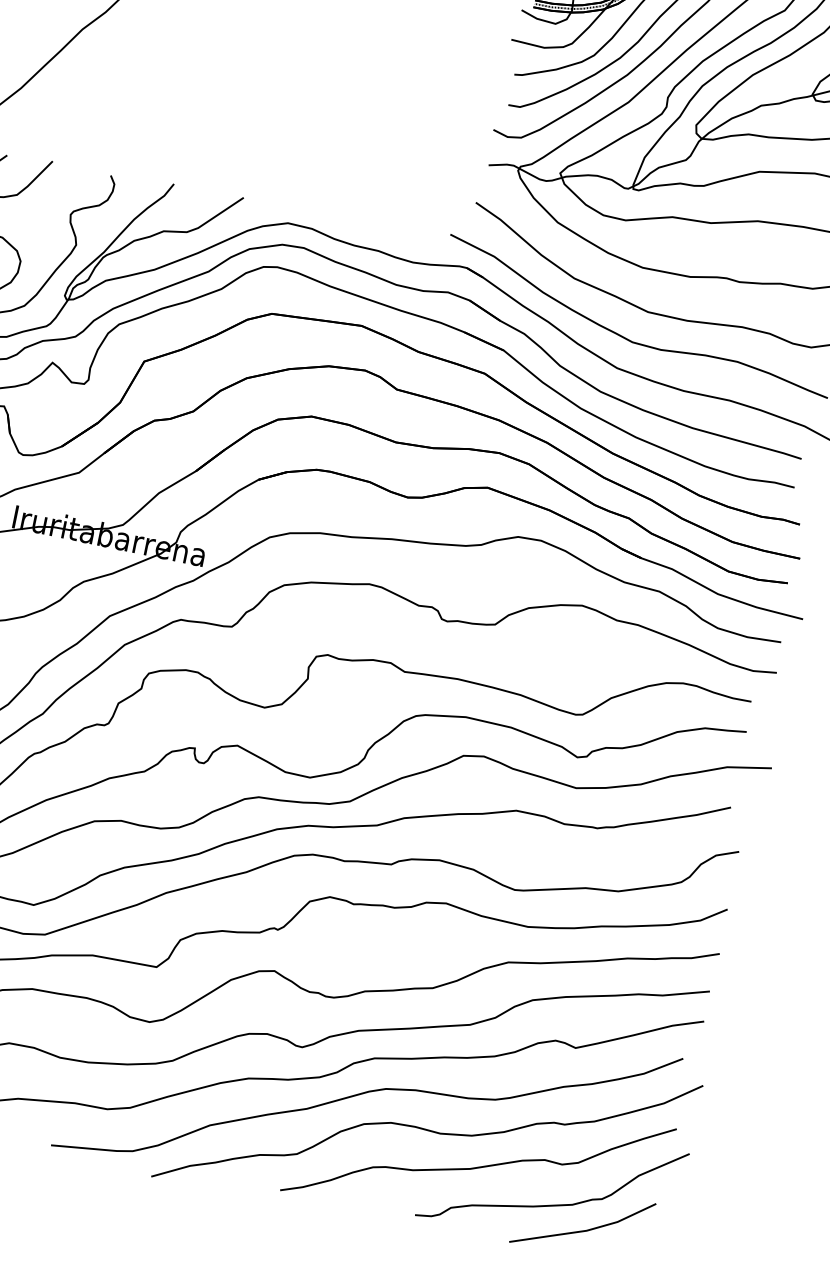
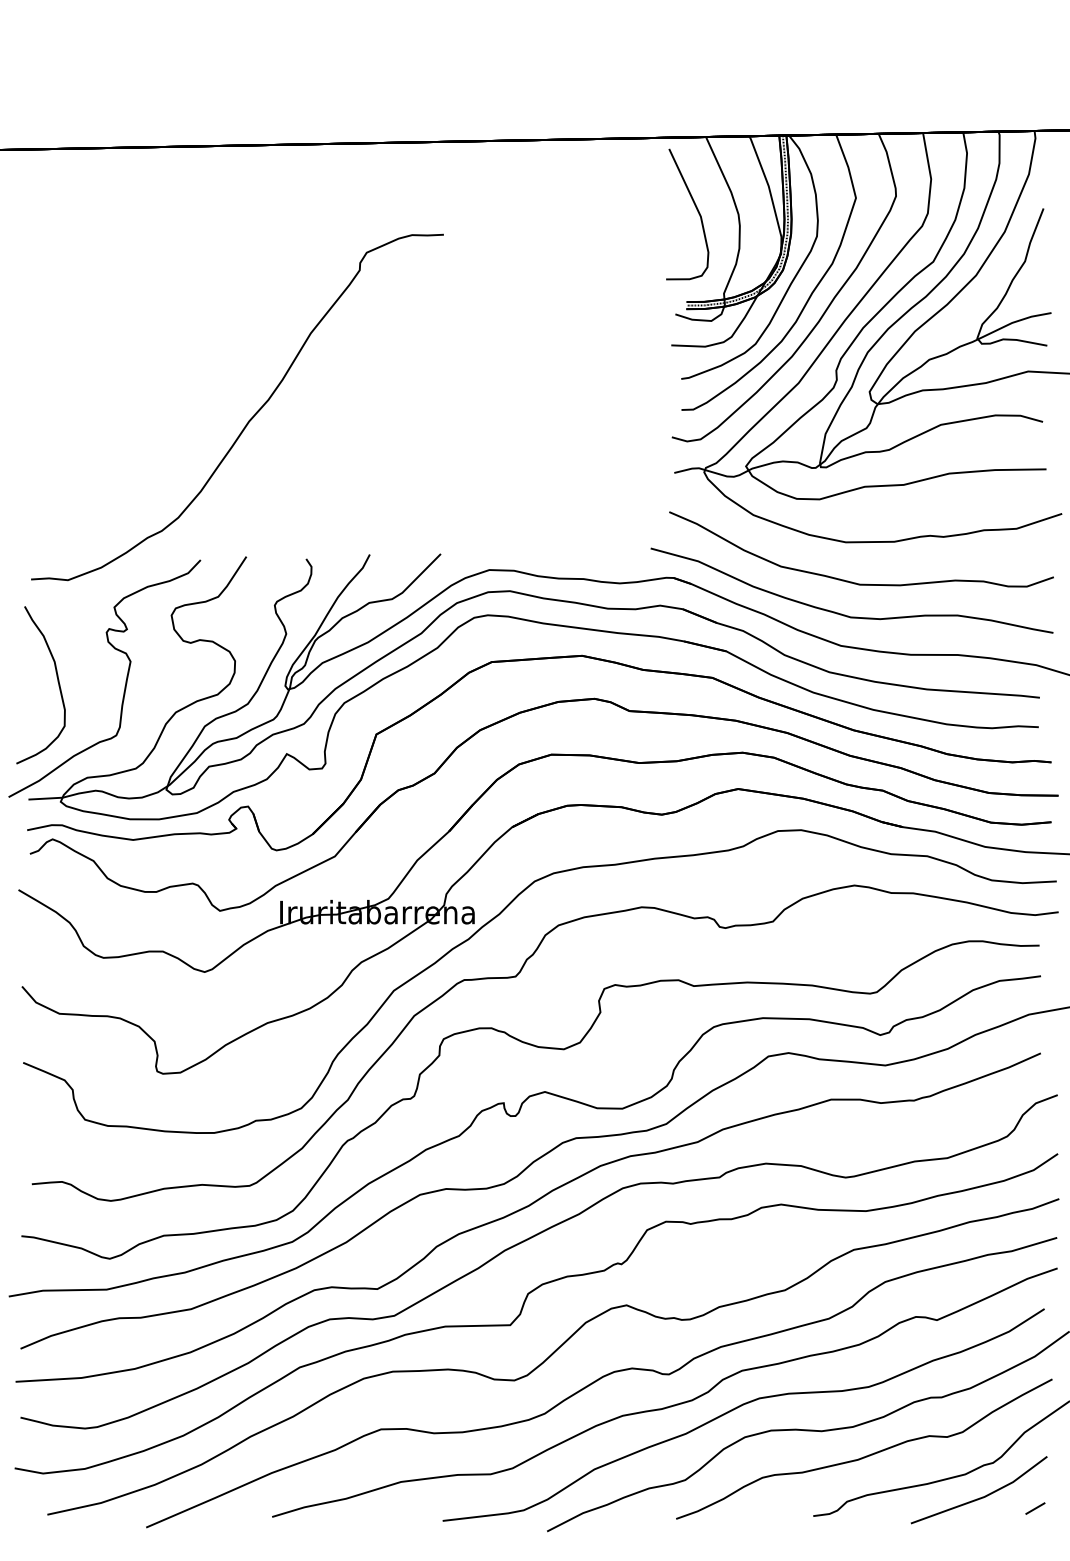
line: (634, 1252) -> (1035, 1508), added

